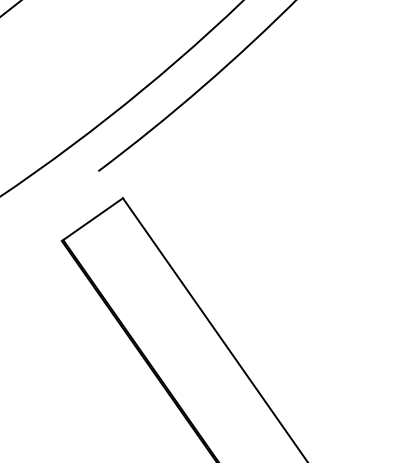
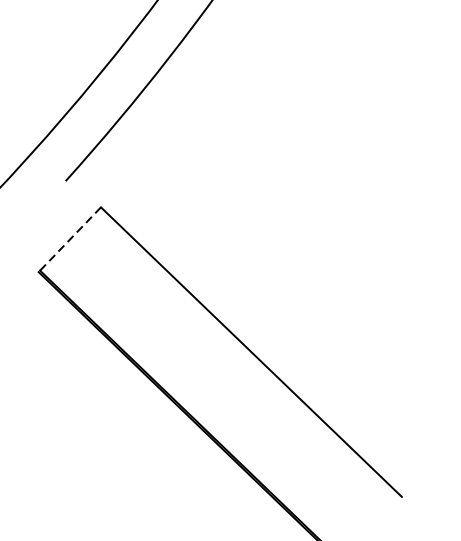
line: (93, 218) -> (70, 238), solid -> dashed

